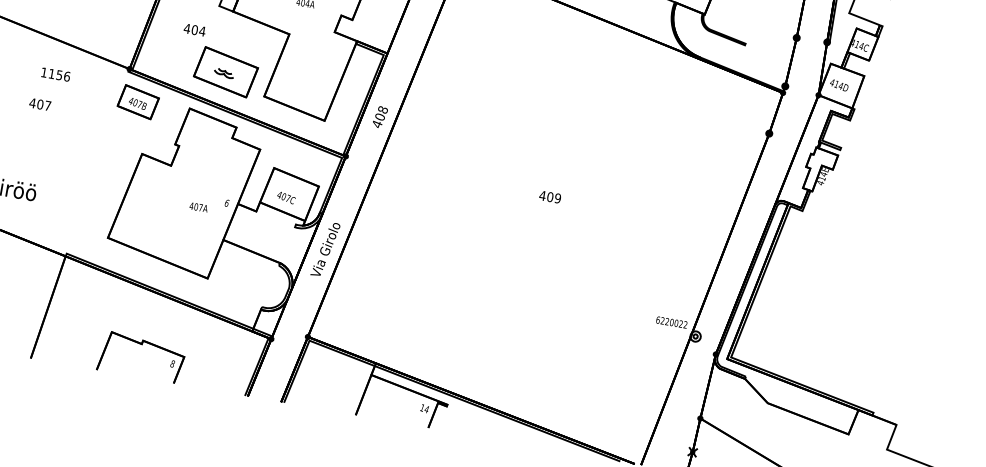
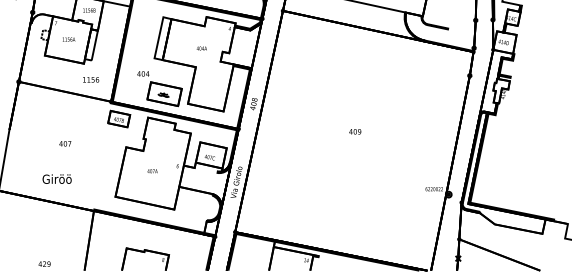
text: (56, 74) -> (91, 79), moved
text: (40, 103) -> (65, 143), moved
text: (198, 207) -> (152, 171), moved

